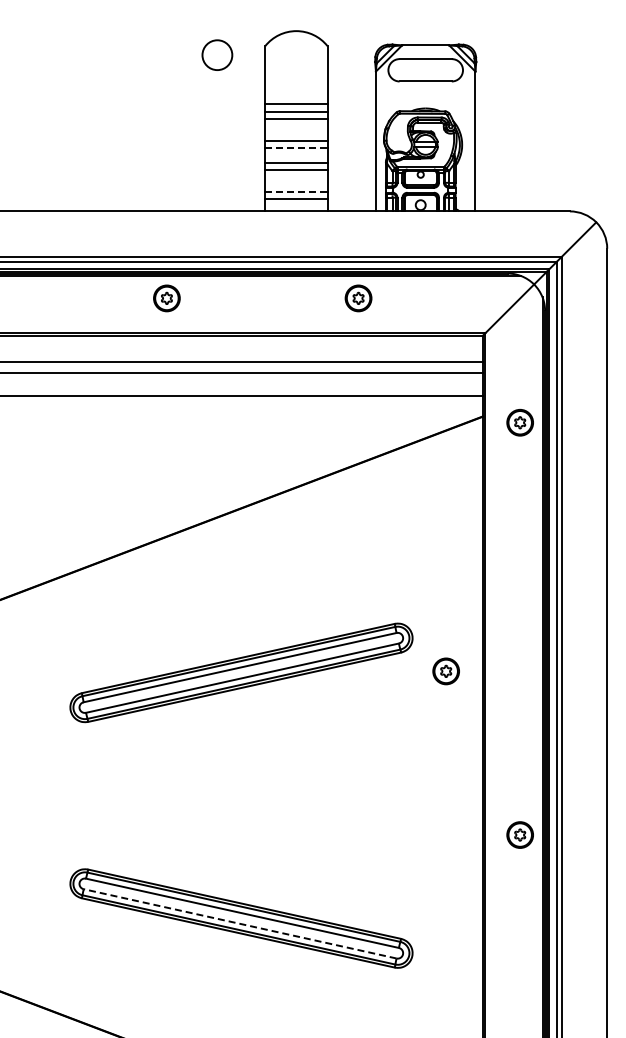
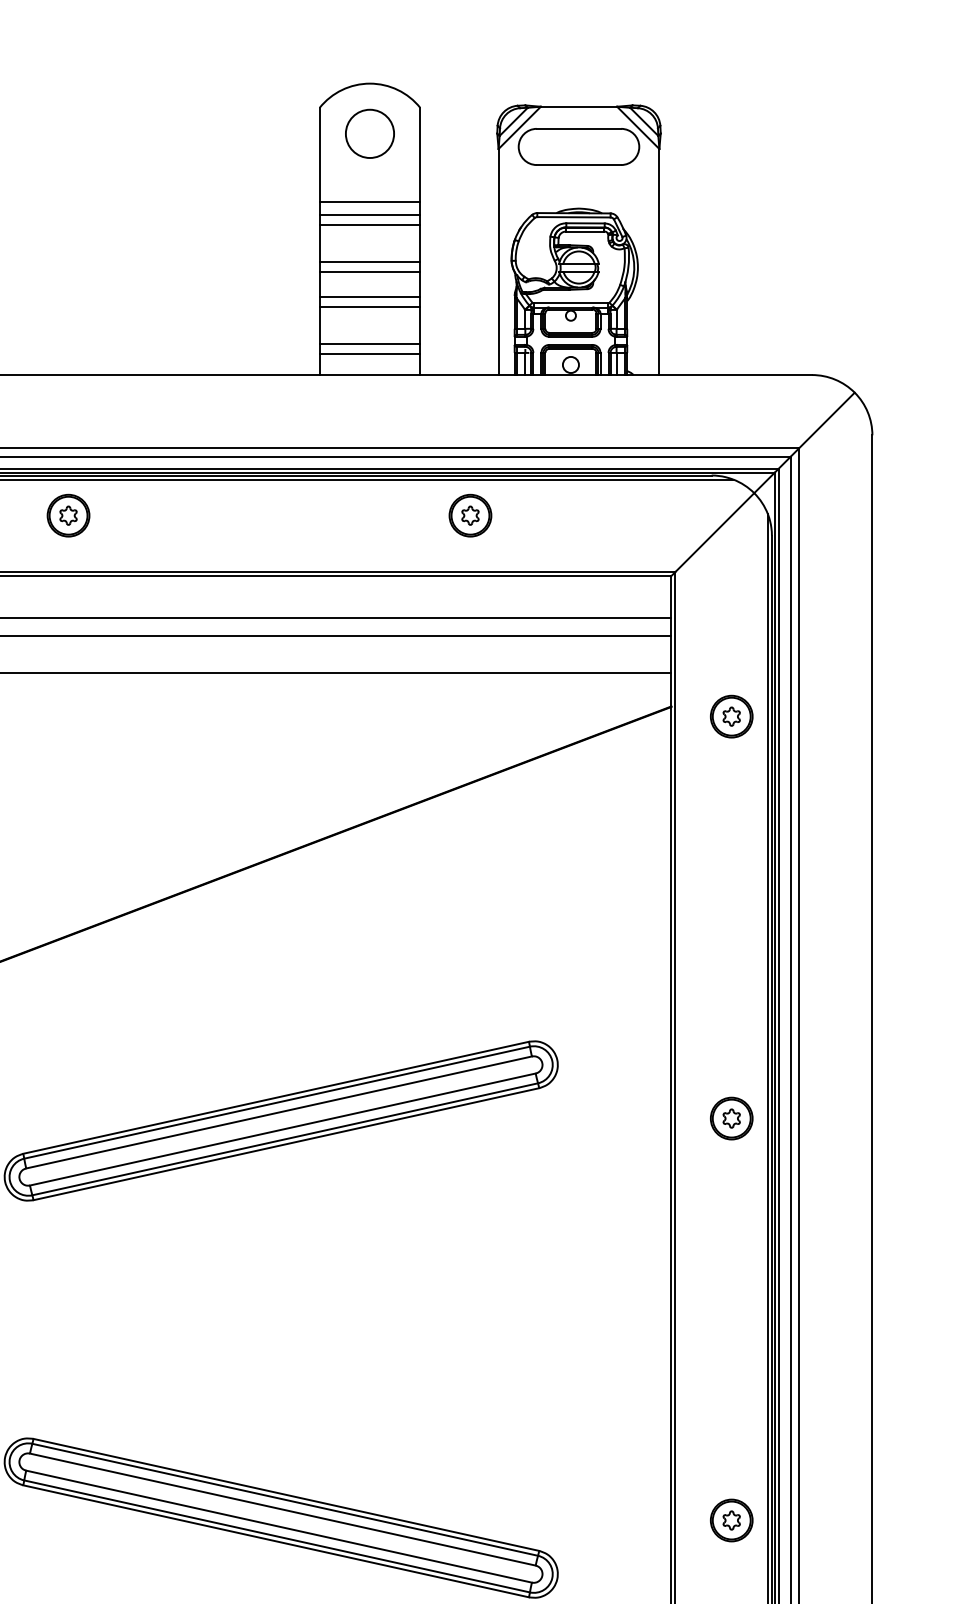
circle: (217, 54) -> (370, 132), moved
line: (296, 147) -> (370, 271), dashed -> solid
line: (296, 192) -> (370, 344), dashed -> solid
part: (166, 298) -> (67, 515), moved
part: (445, 671) -> (730, 1118), moved
part: (519, 834) -> (730, 1519), moved
line: (239, 923) -> (278, 1526), dashed -> solid

